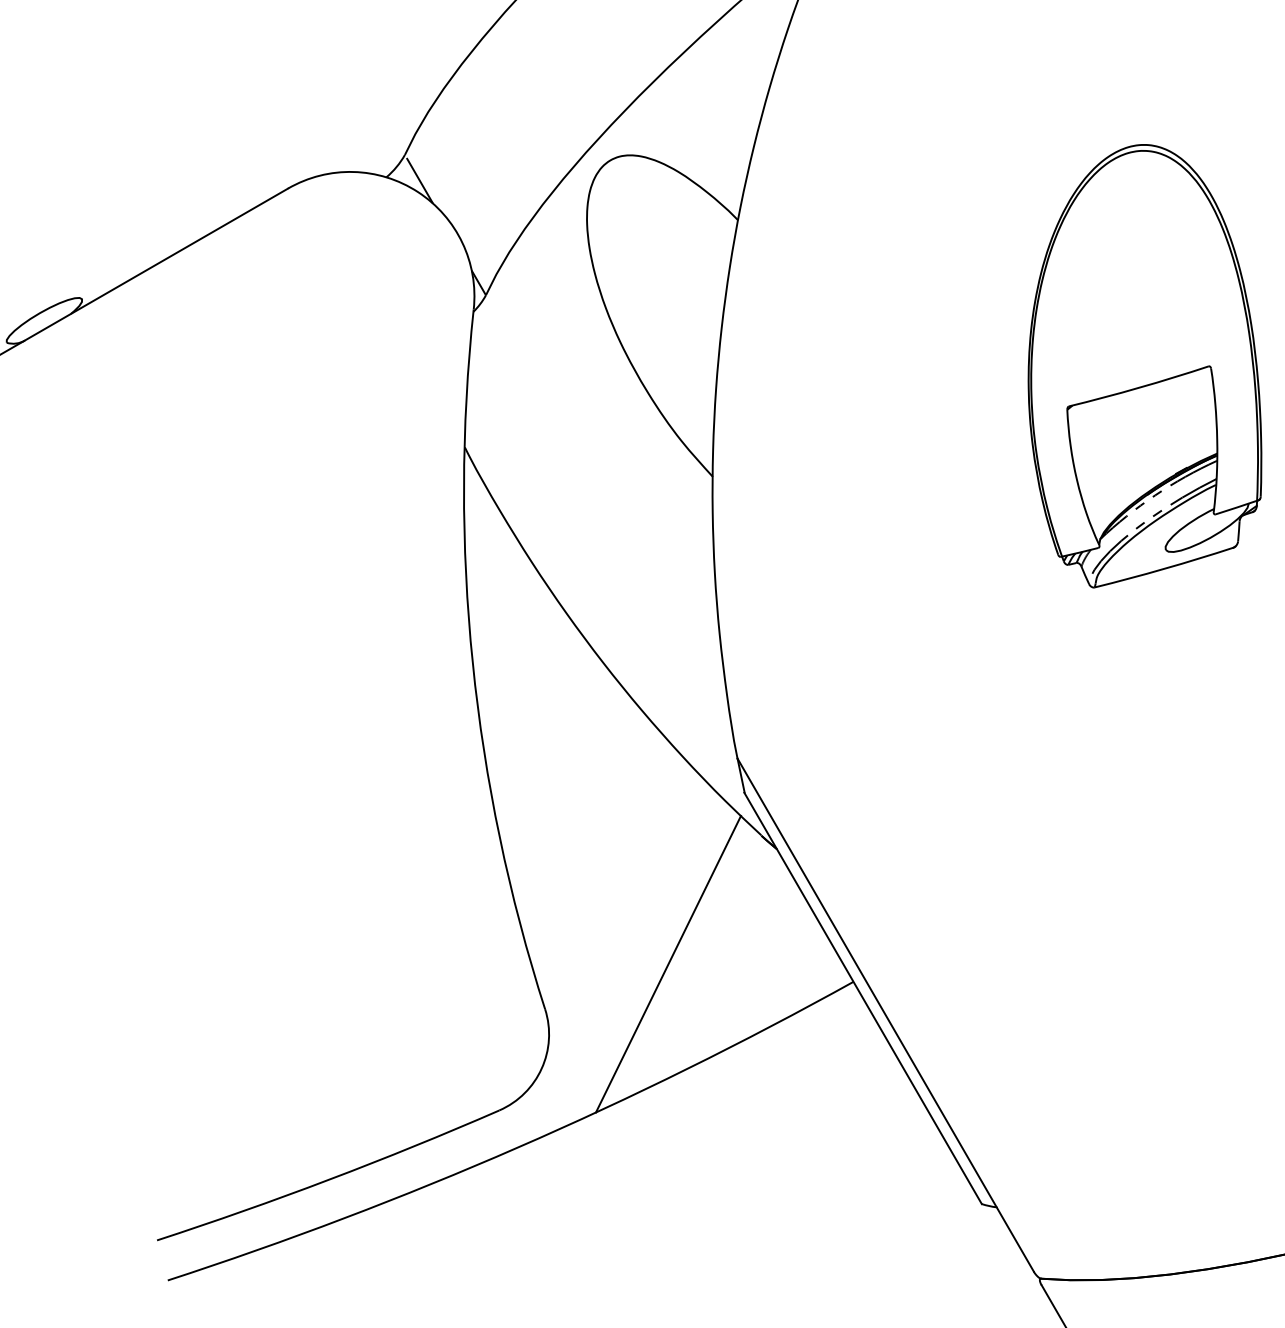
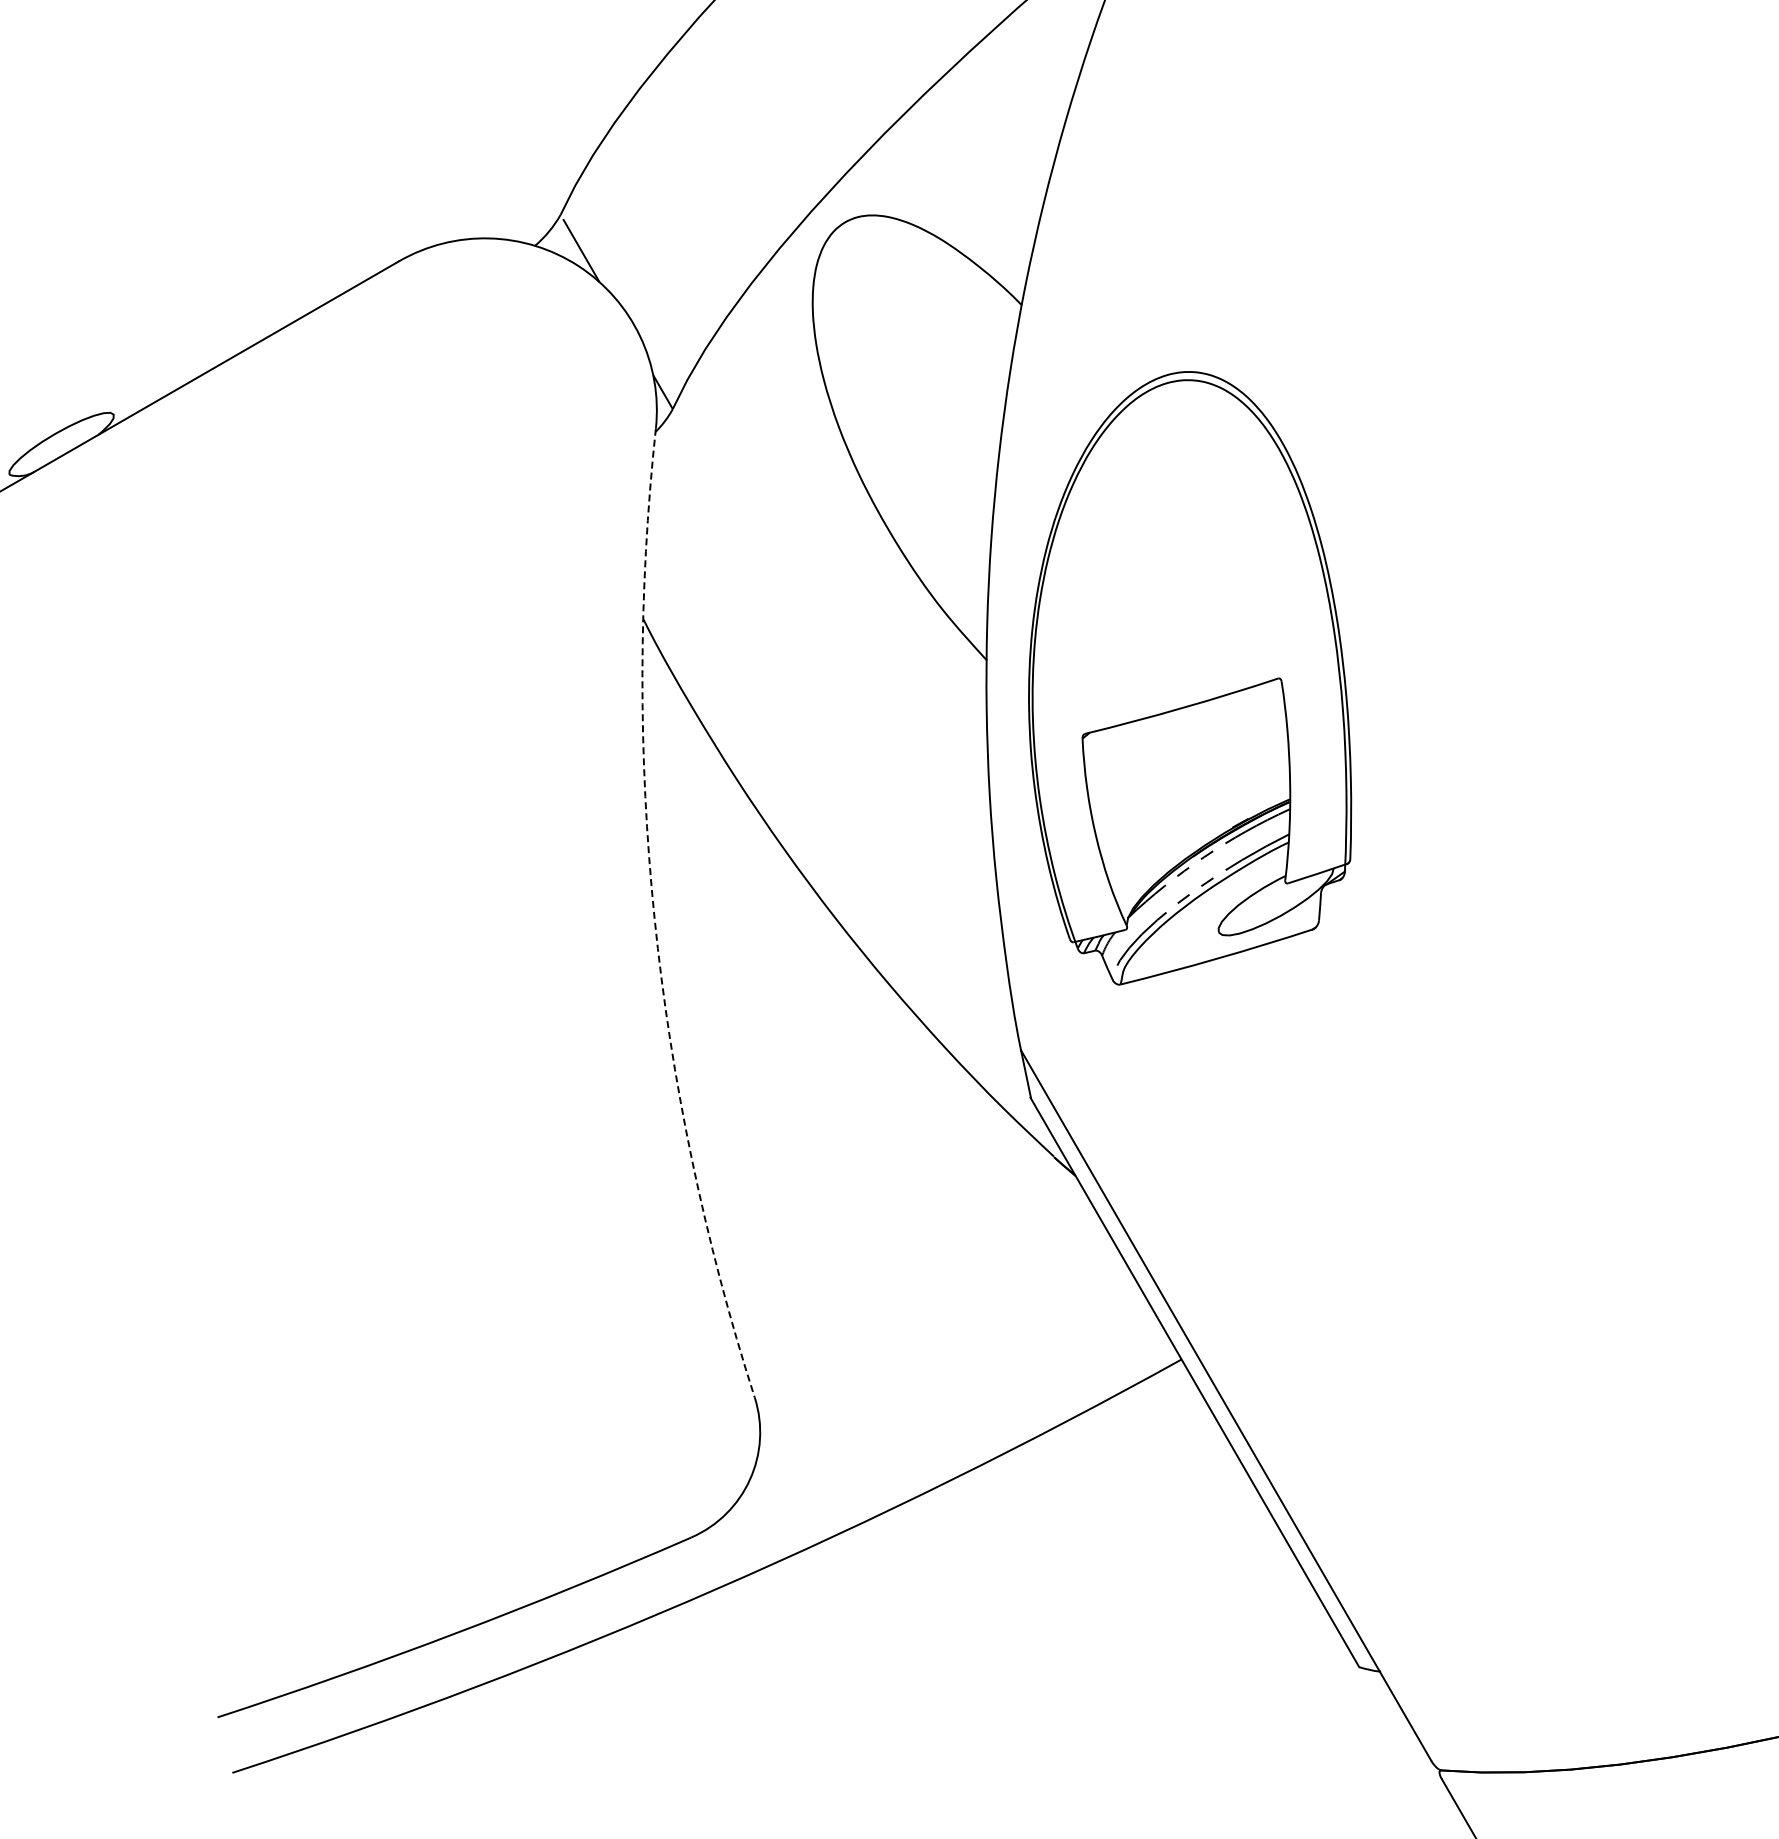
part: (1145, 366) -> (1190, 678), moved
arc: (472, 663) -> (654, 918), solid -> dashed
line: (668, 963) -> (925, 1334), removed

